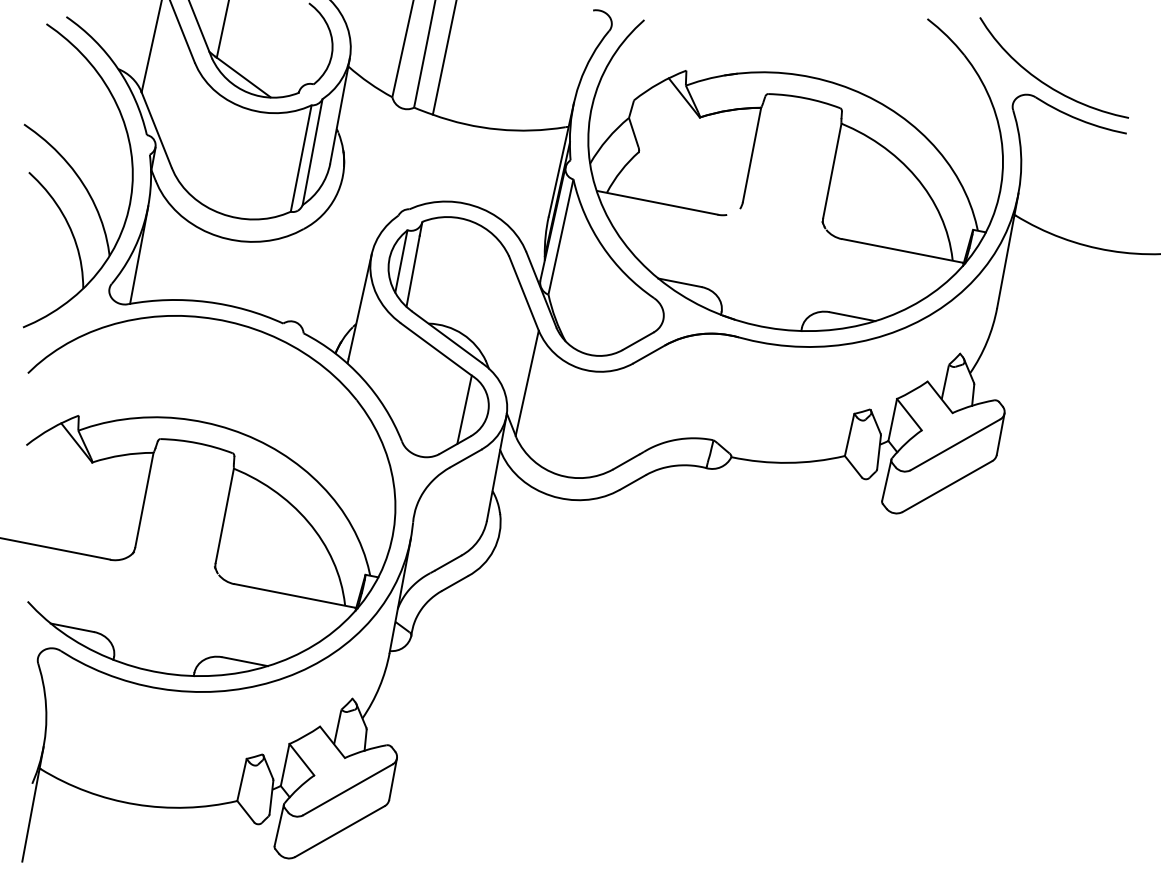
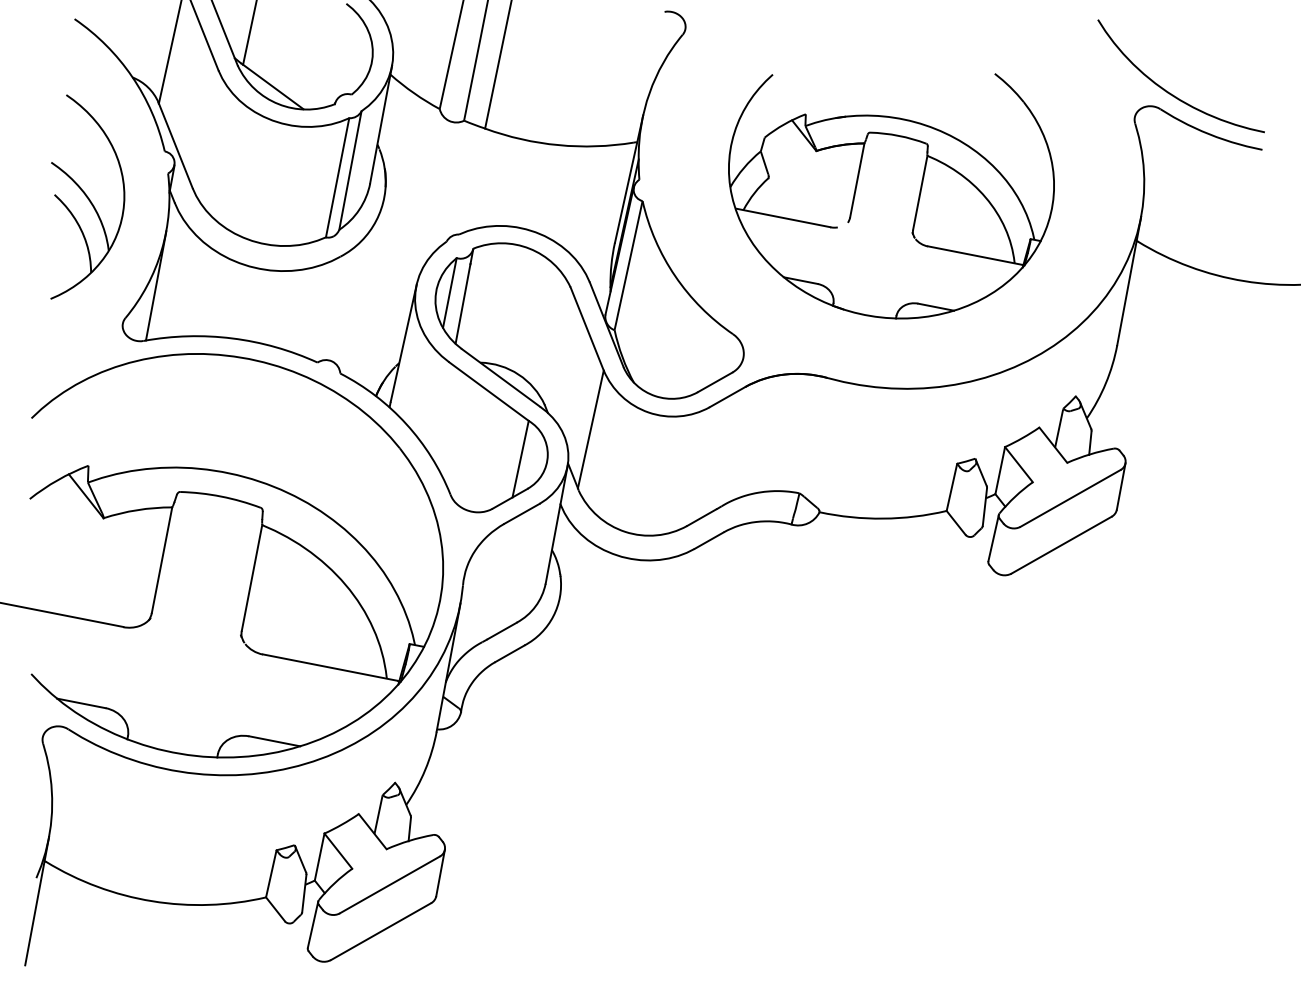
part: (795, 174) -> (891, 195), size x0.7
part: (77, 175) -> (87, 196), size x0.6

